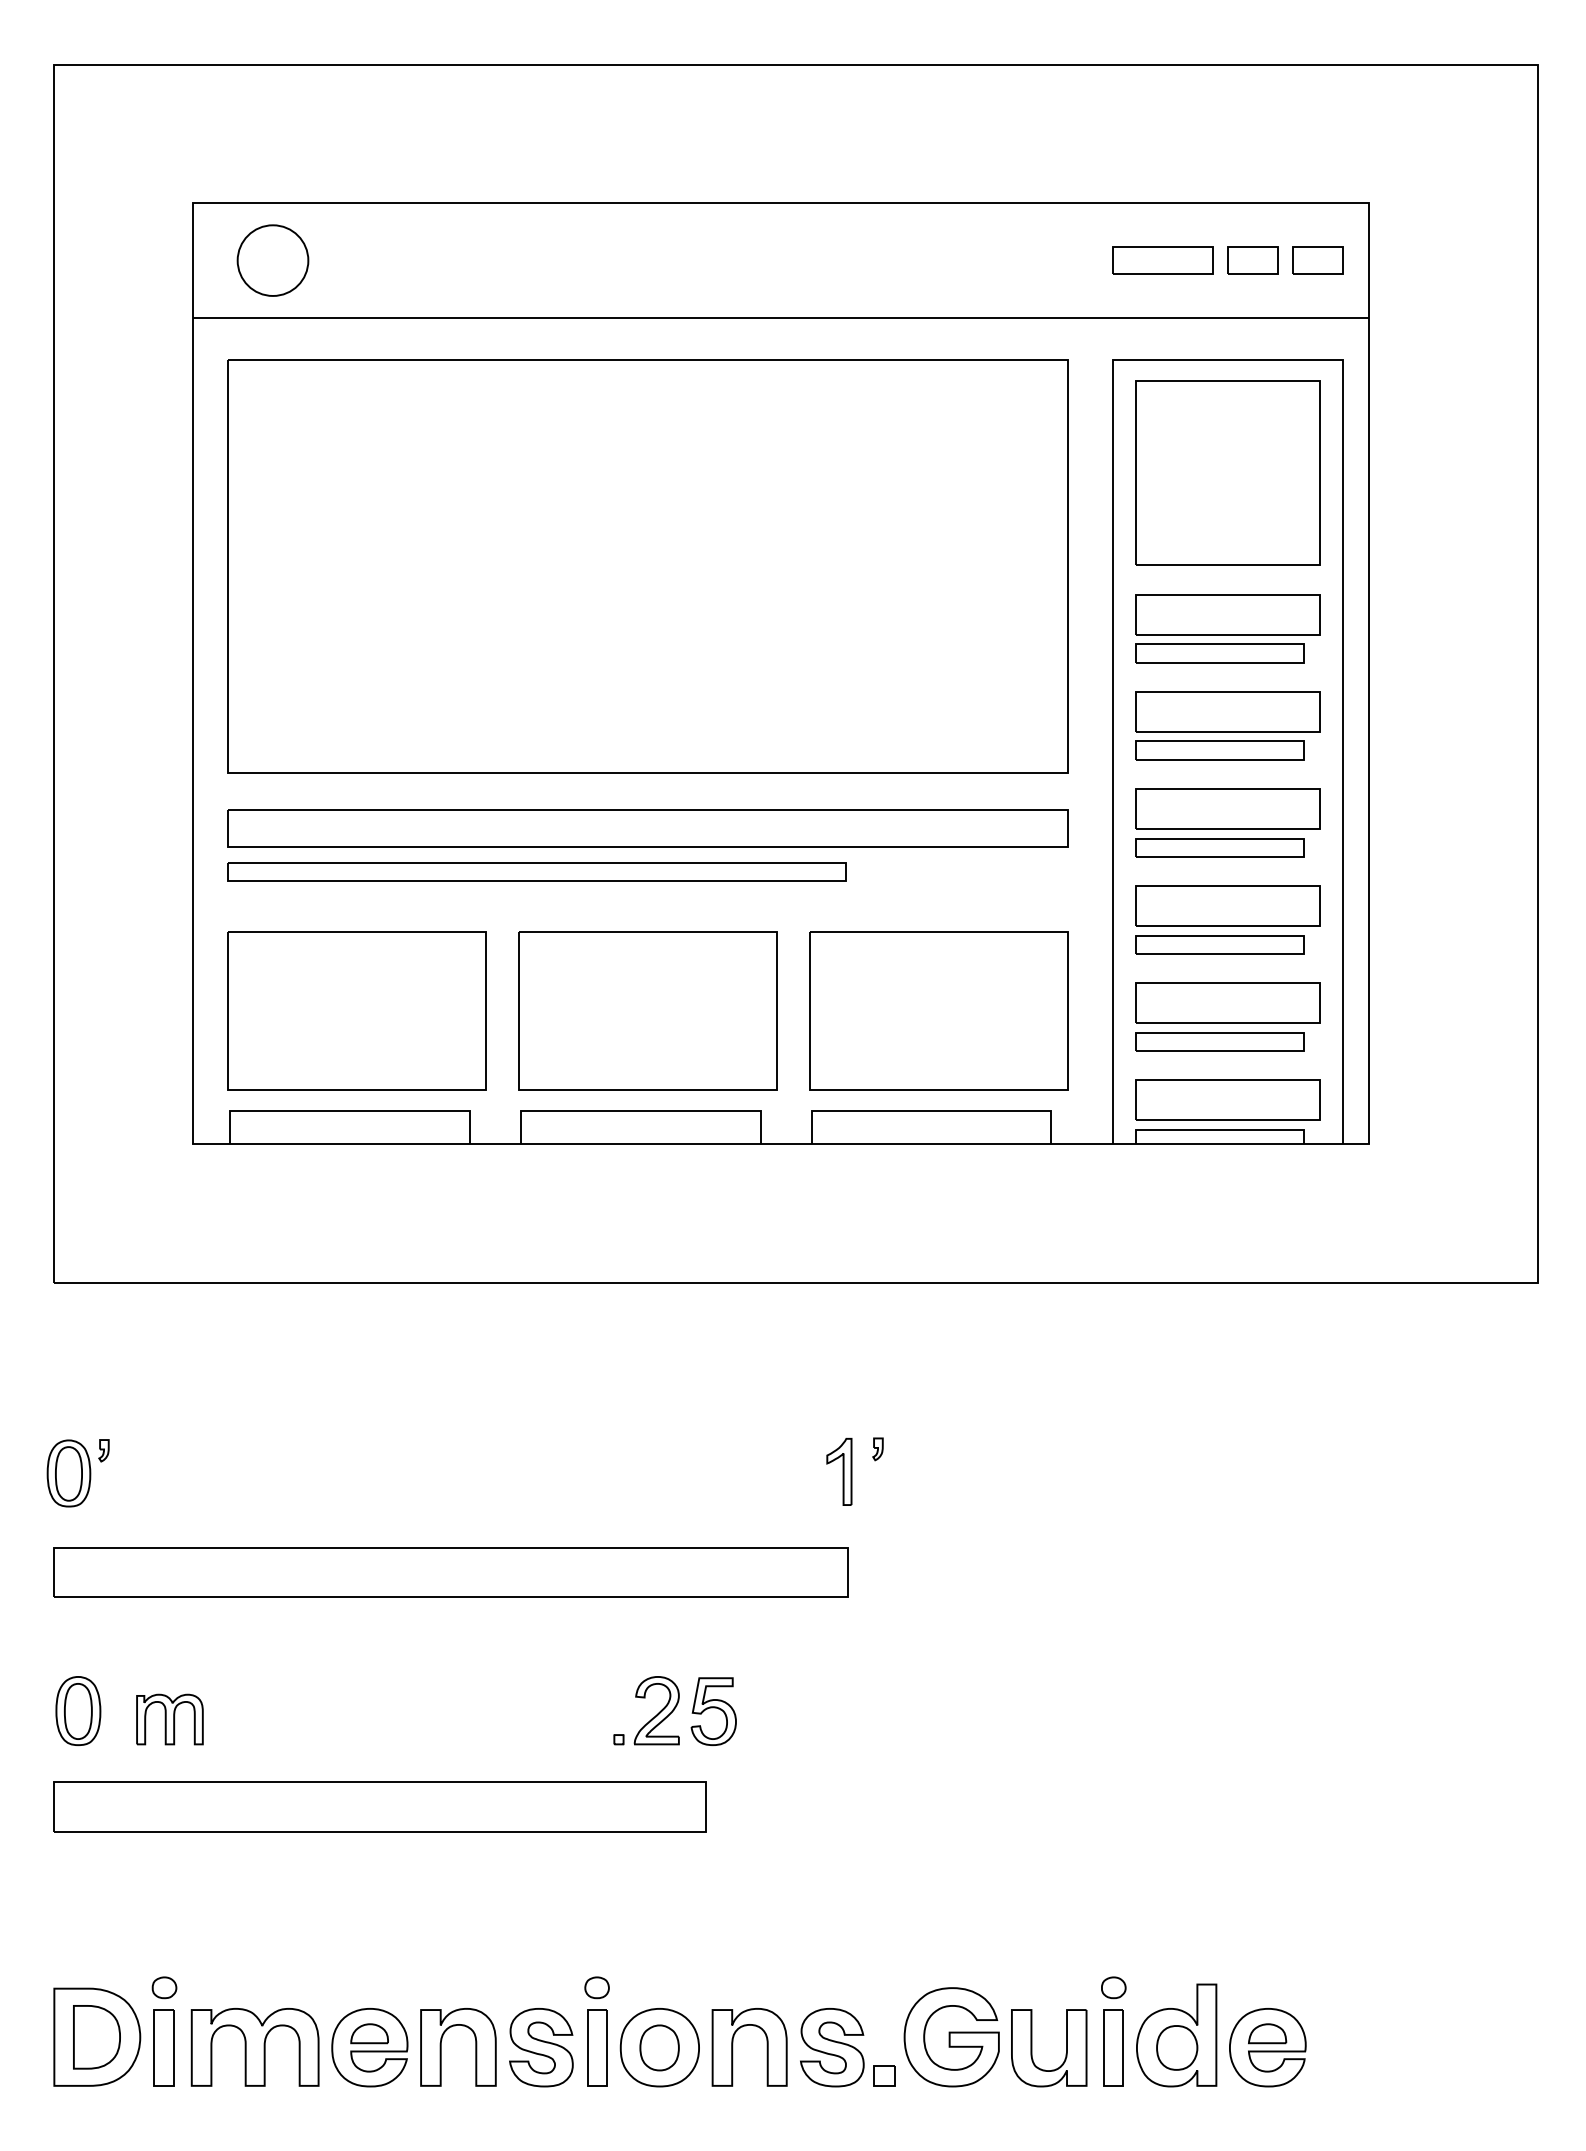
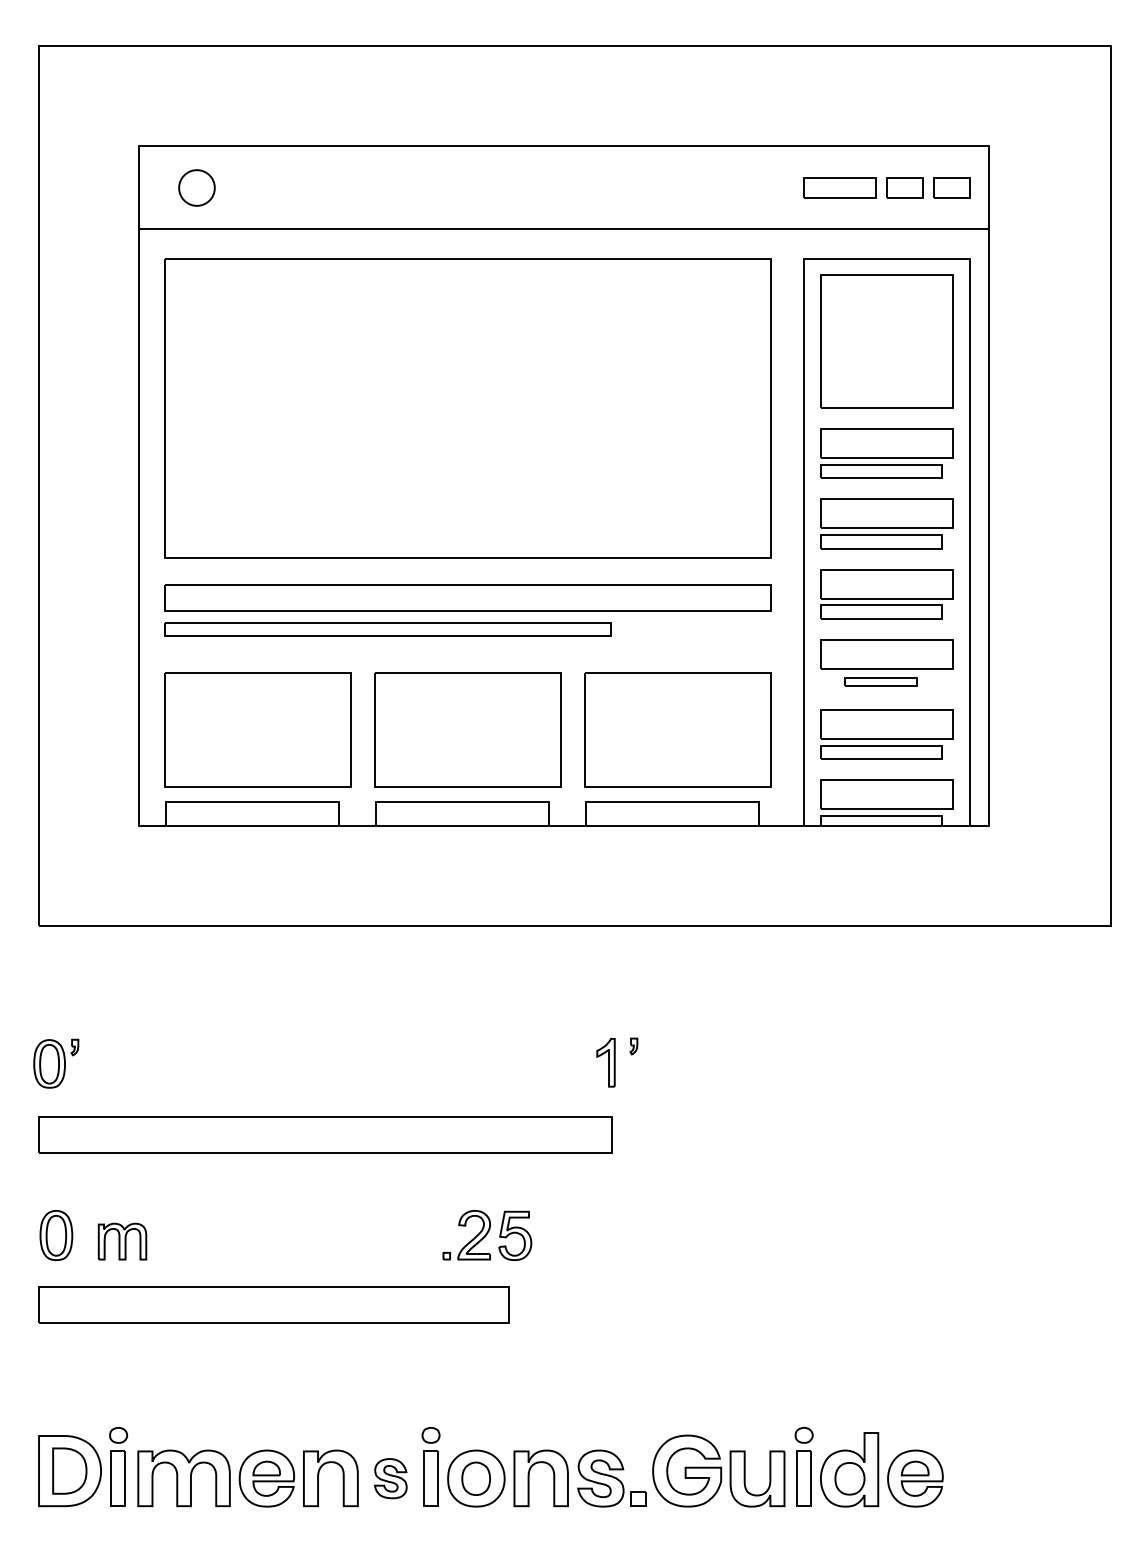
circle: (272, 260) -> (196, 187), size x0.7
part: (1219, 944) -> (880, 681), size x0.6
part: (541, 2047) -> (390, 1478), size x0.7

